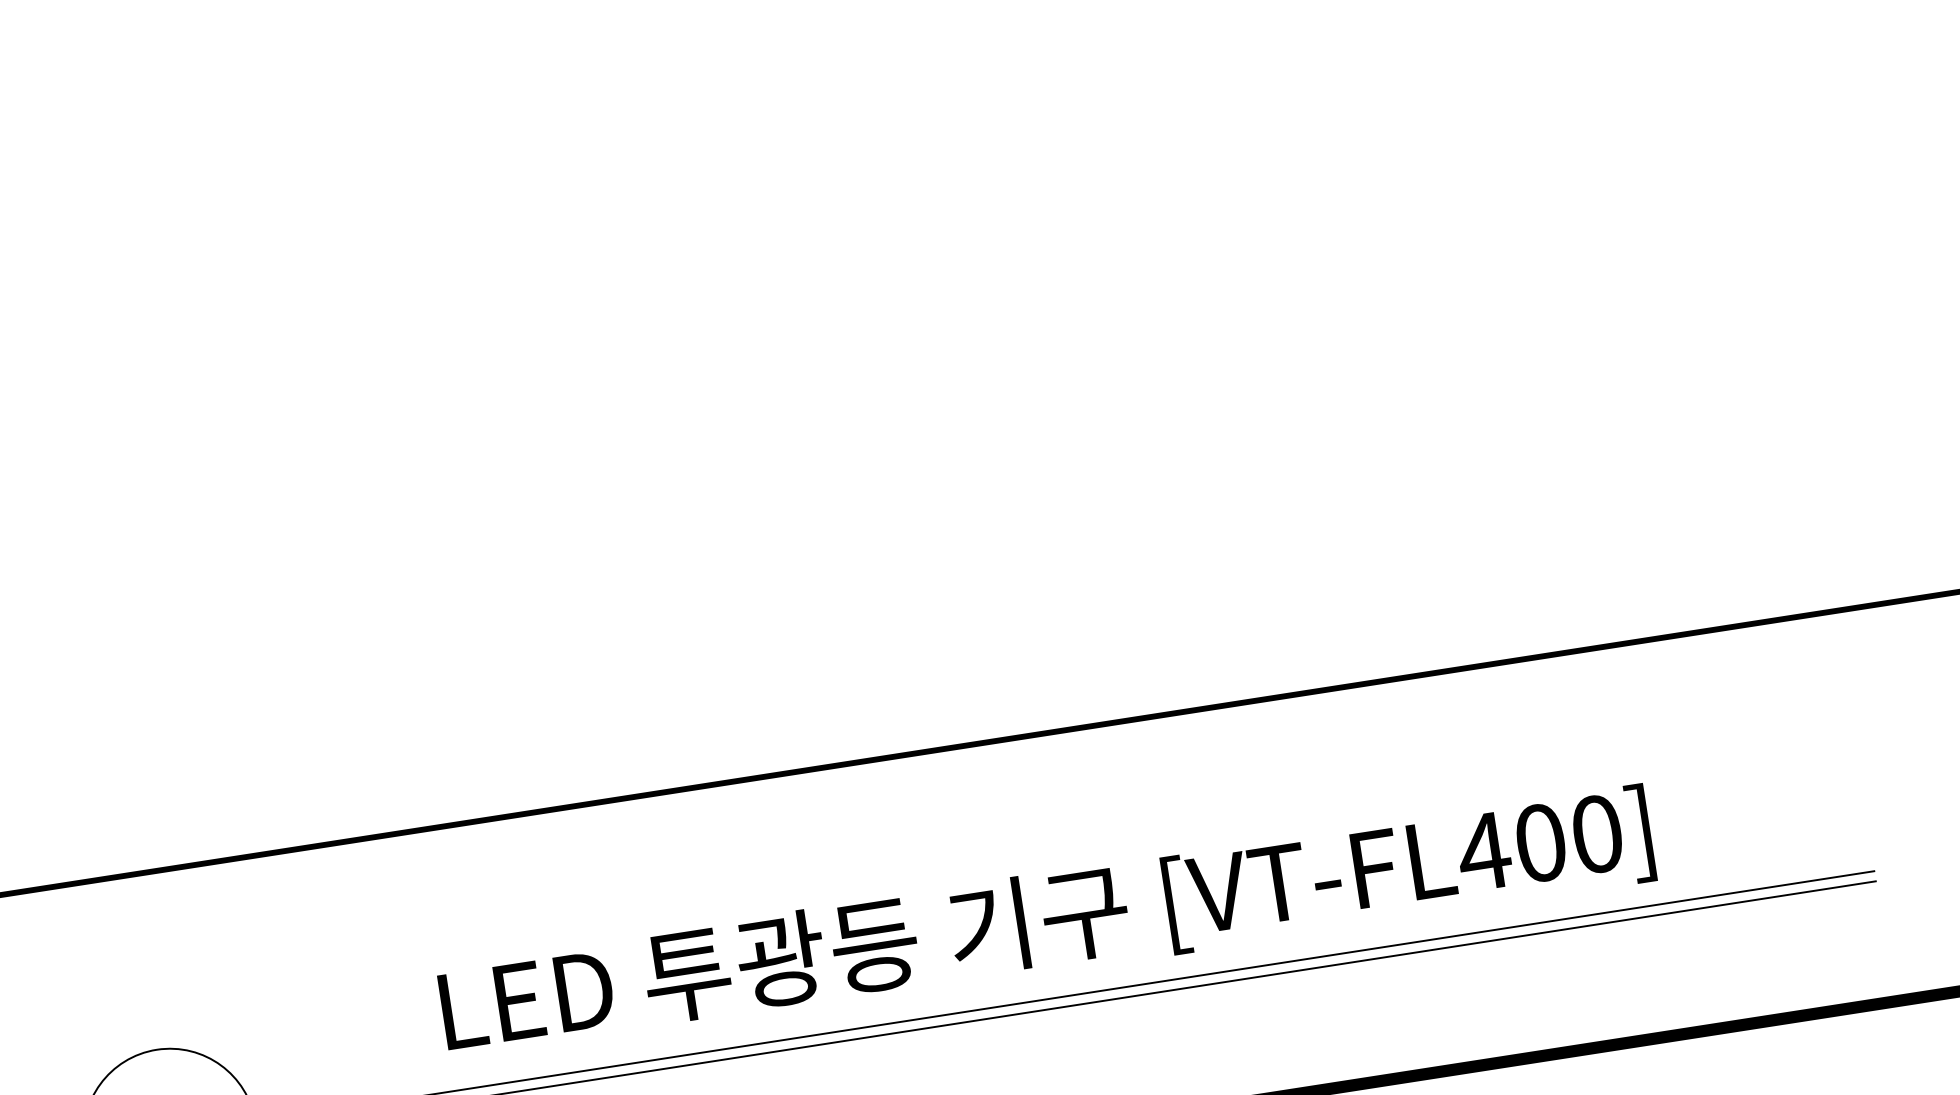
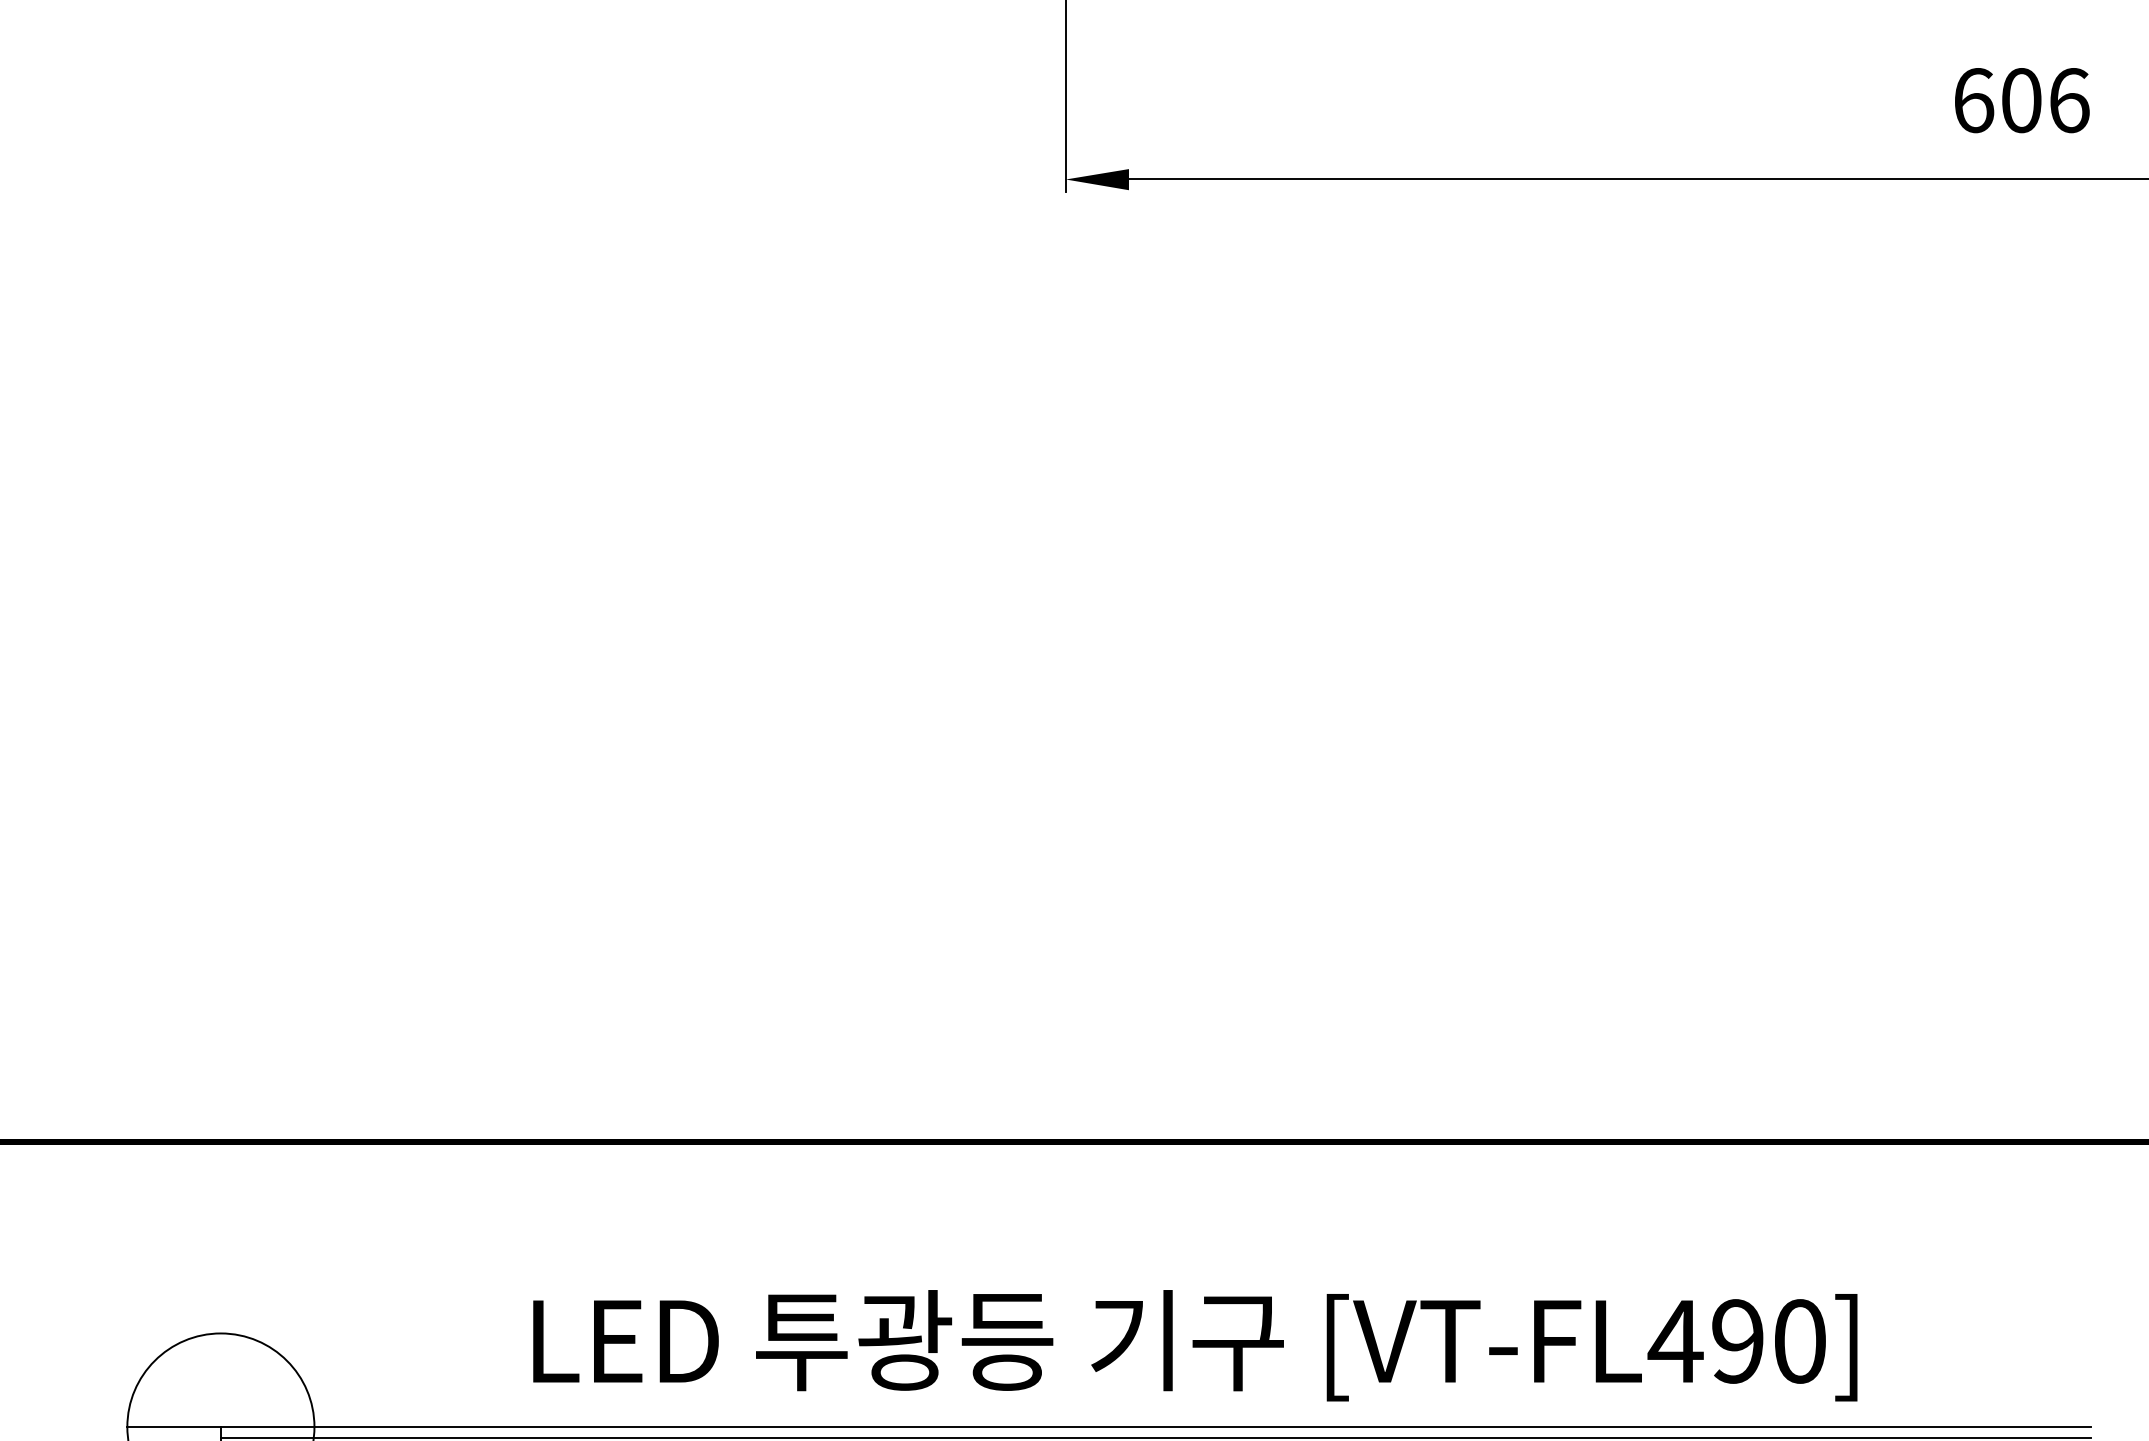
text: (1540, 843) -> (1737, 1341), [VT-FL400] -> [VT-FL490]

